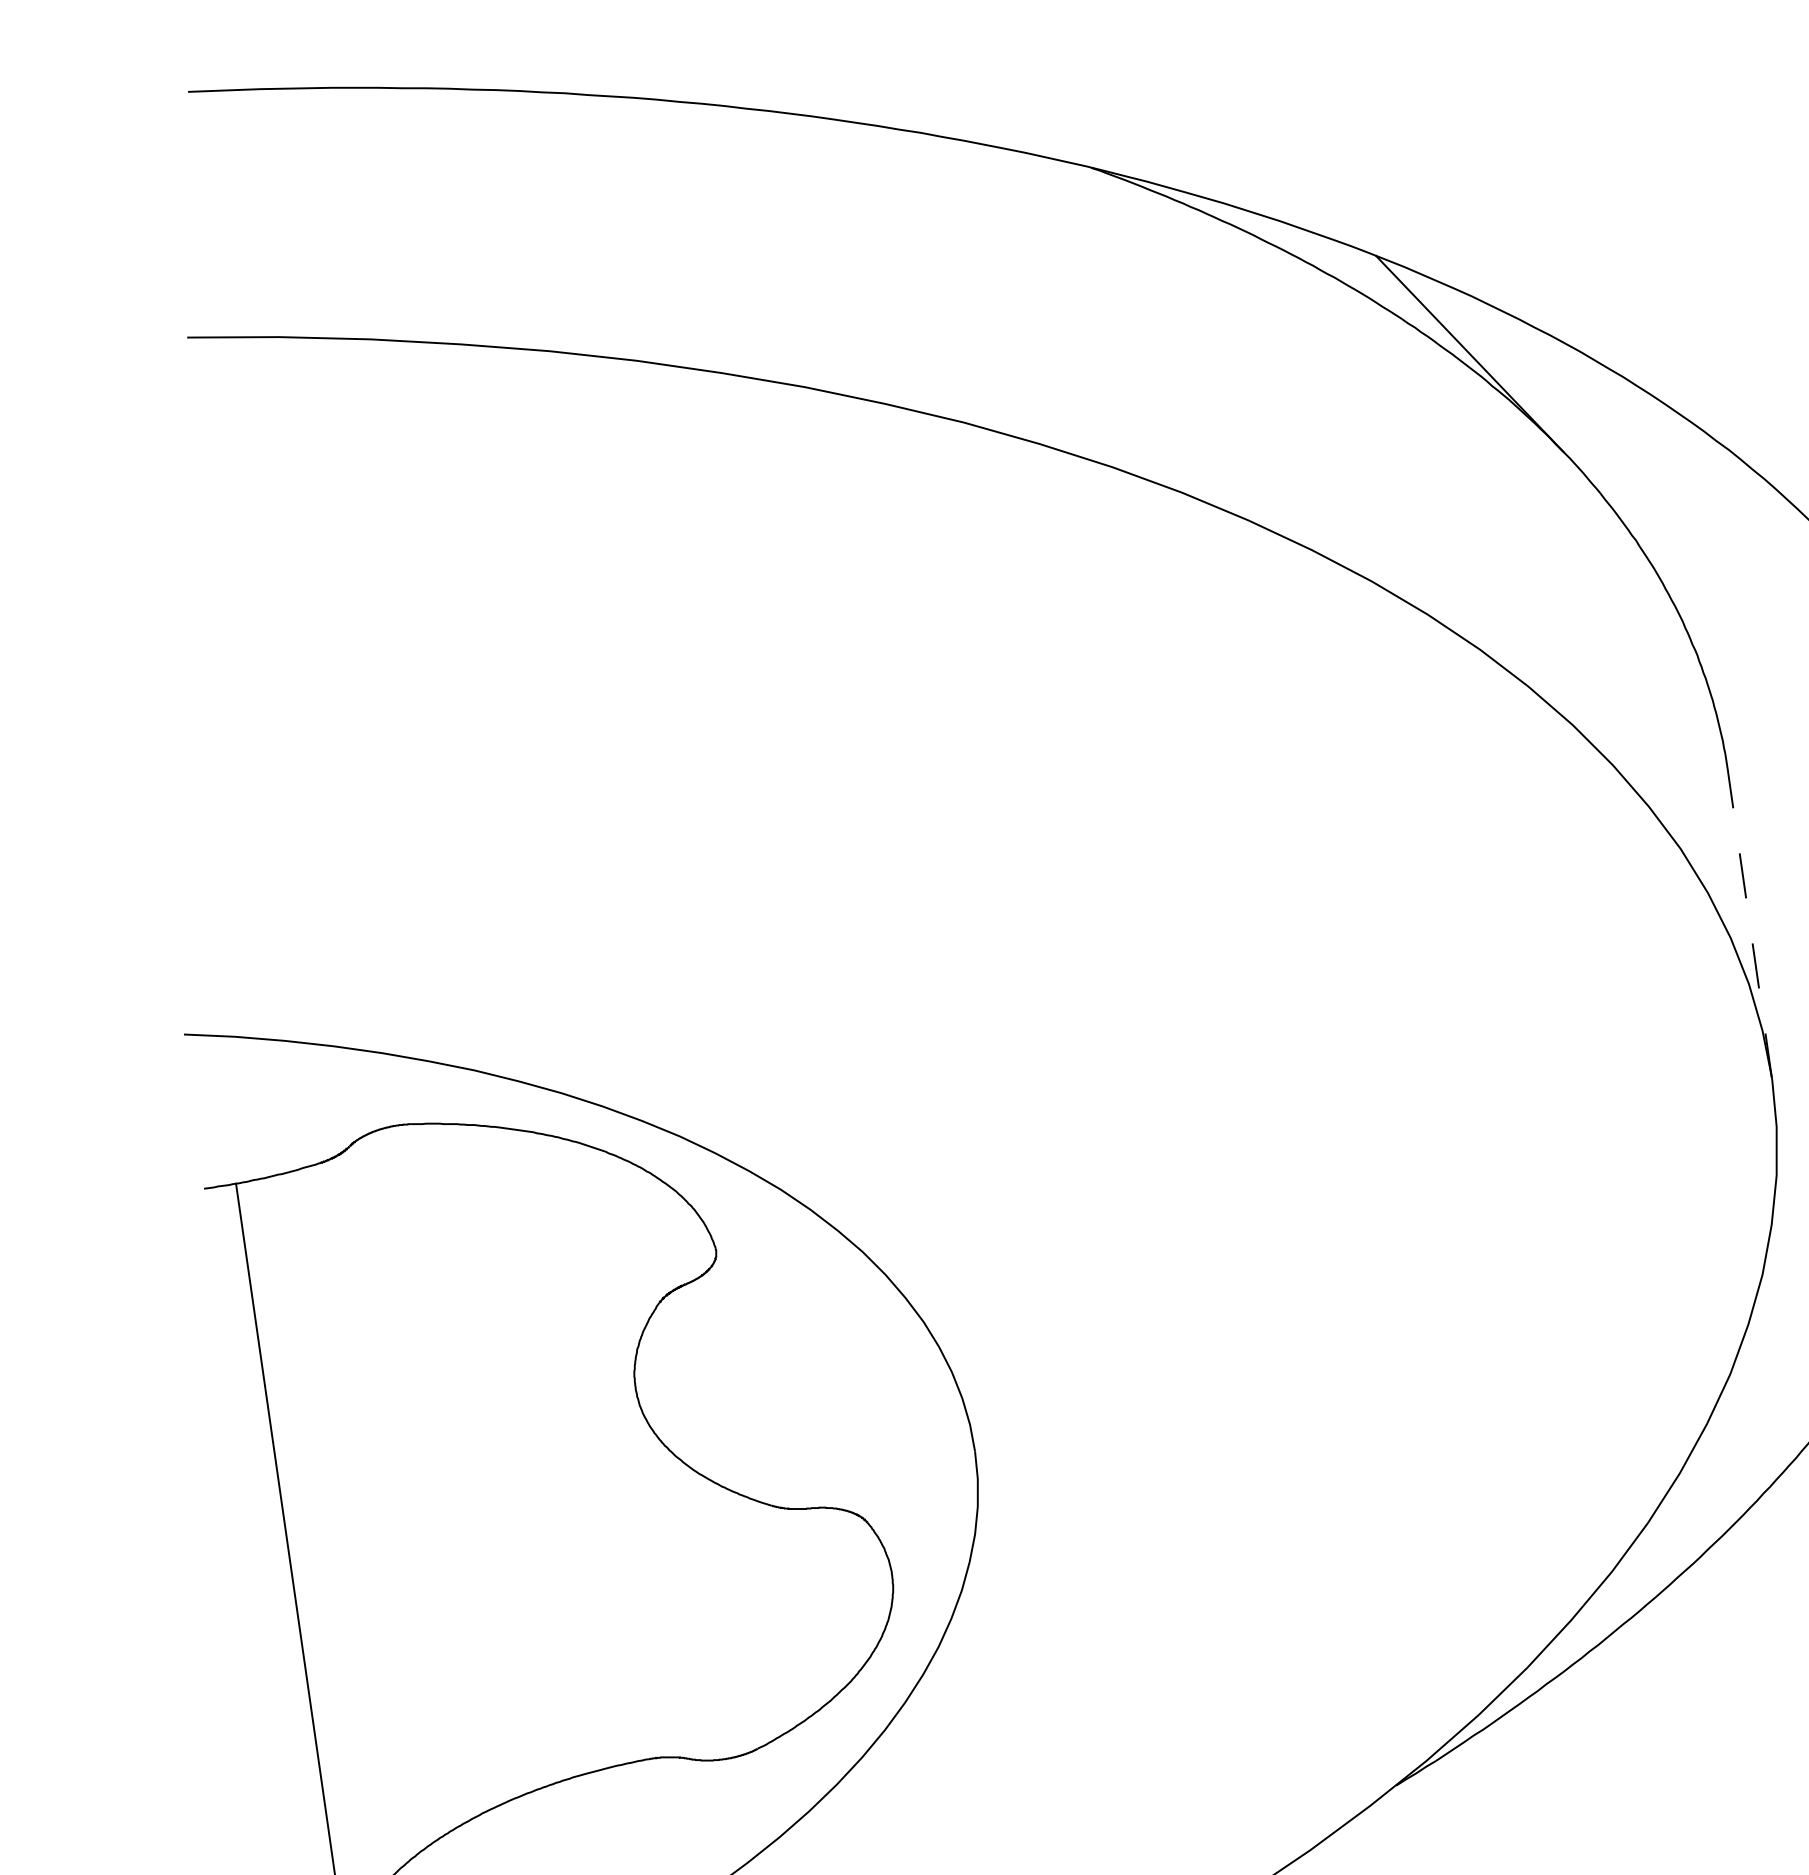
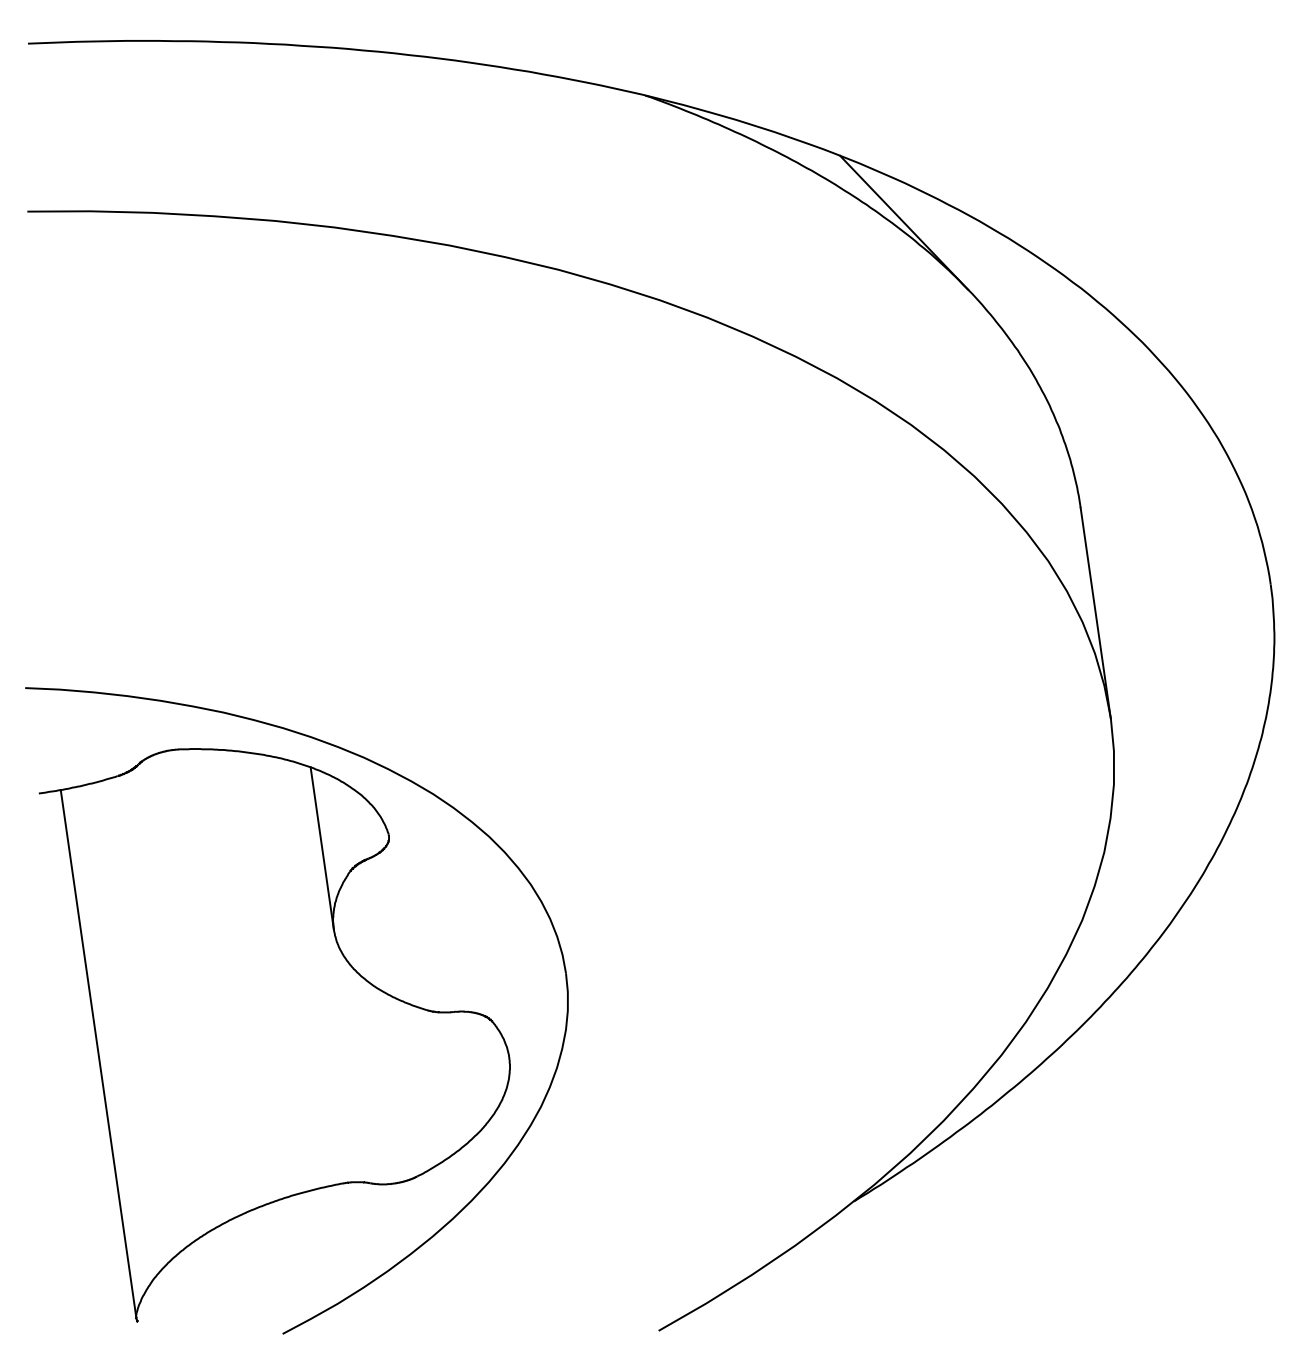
line: (1749, 923) -> (1095, 612), dashed -> solid
line: (617, 1269) -> (321, 848), added

